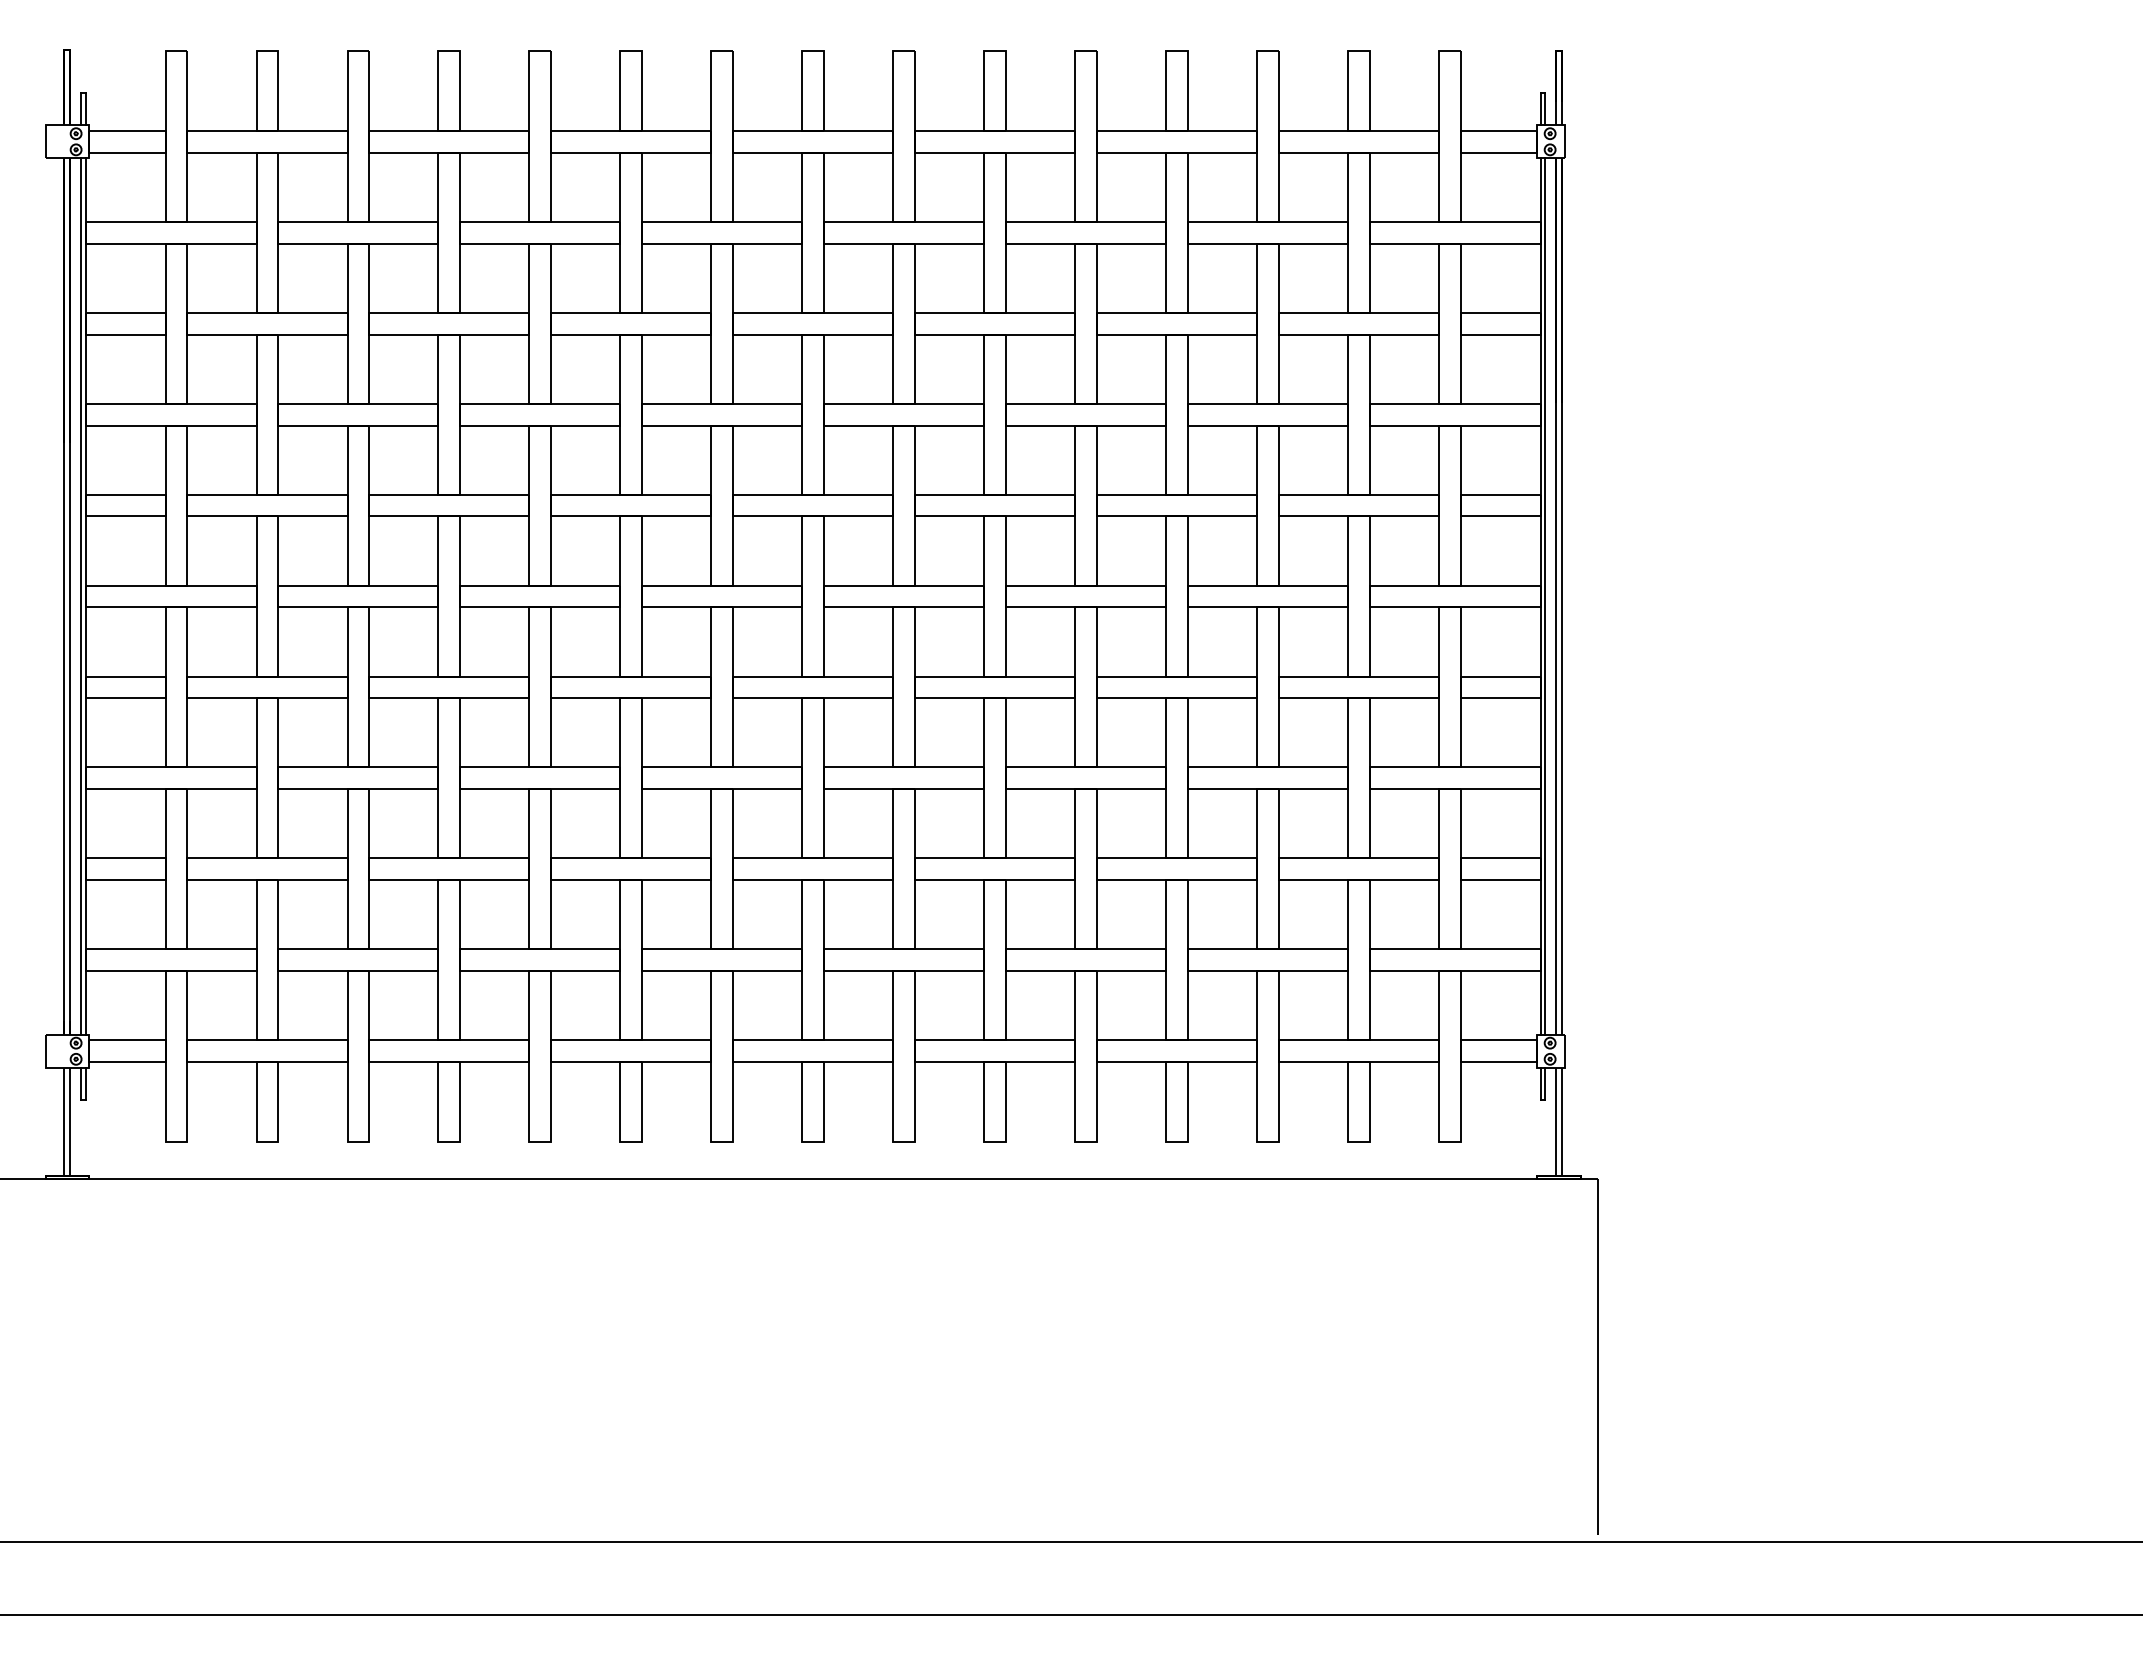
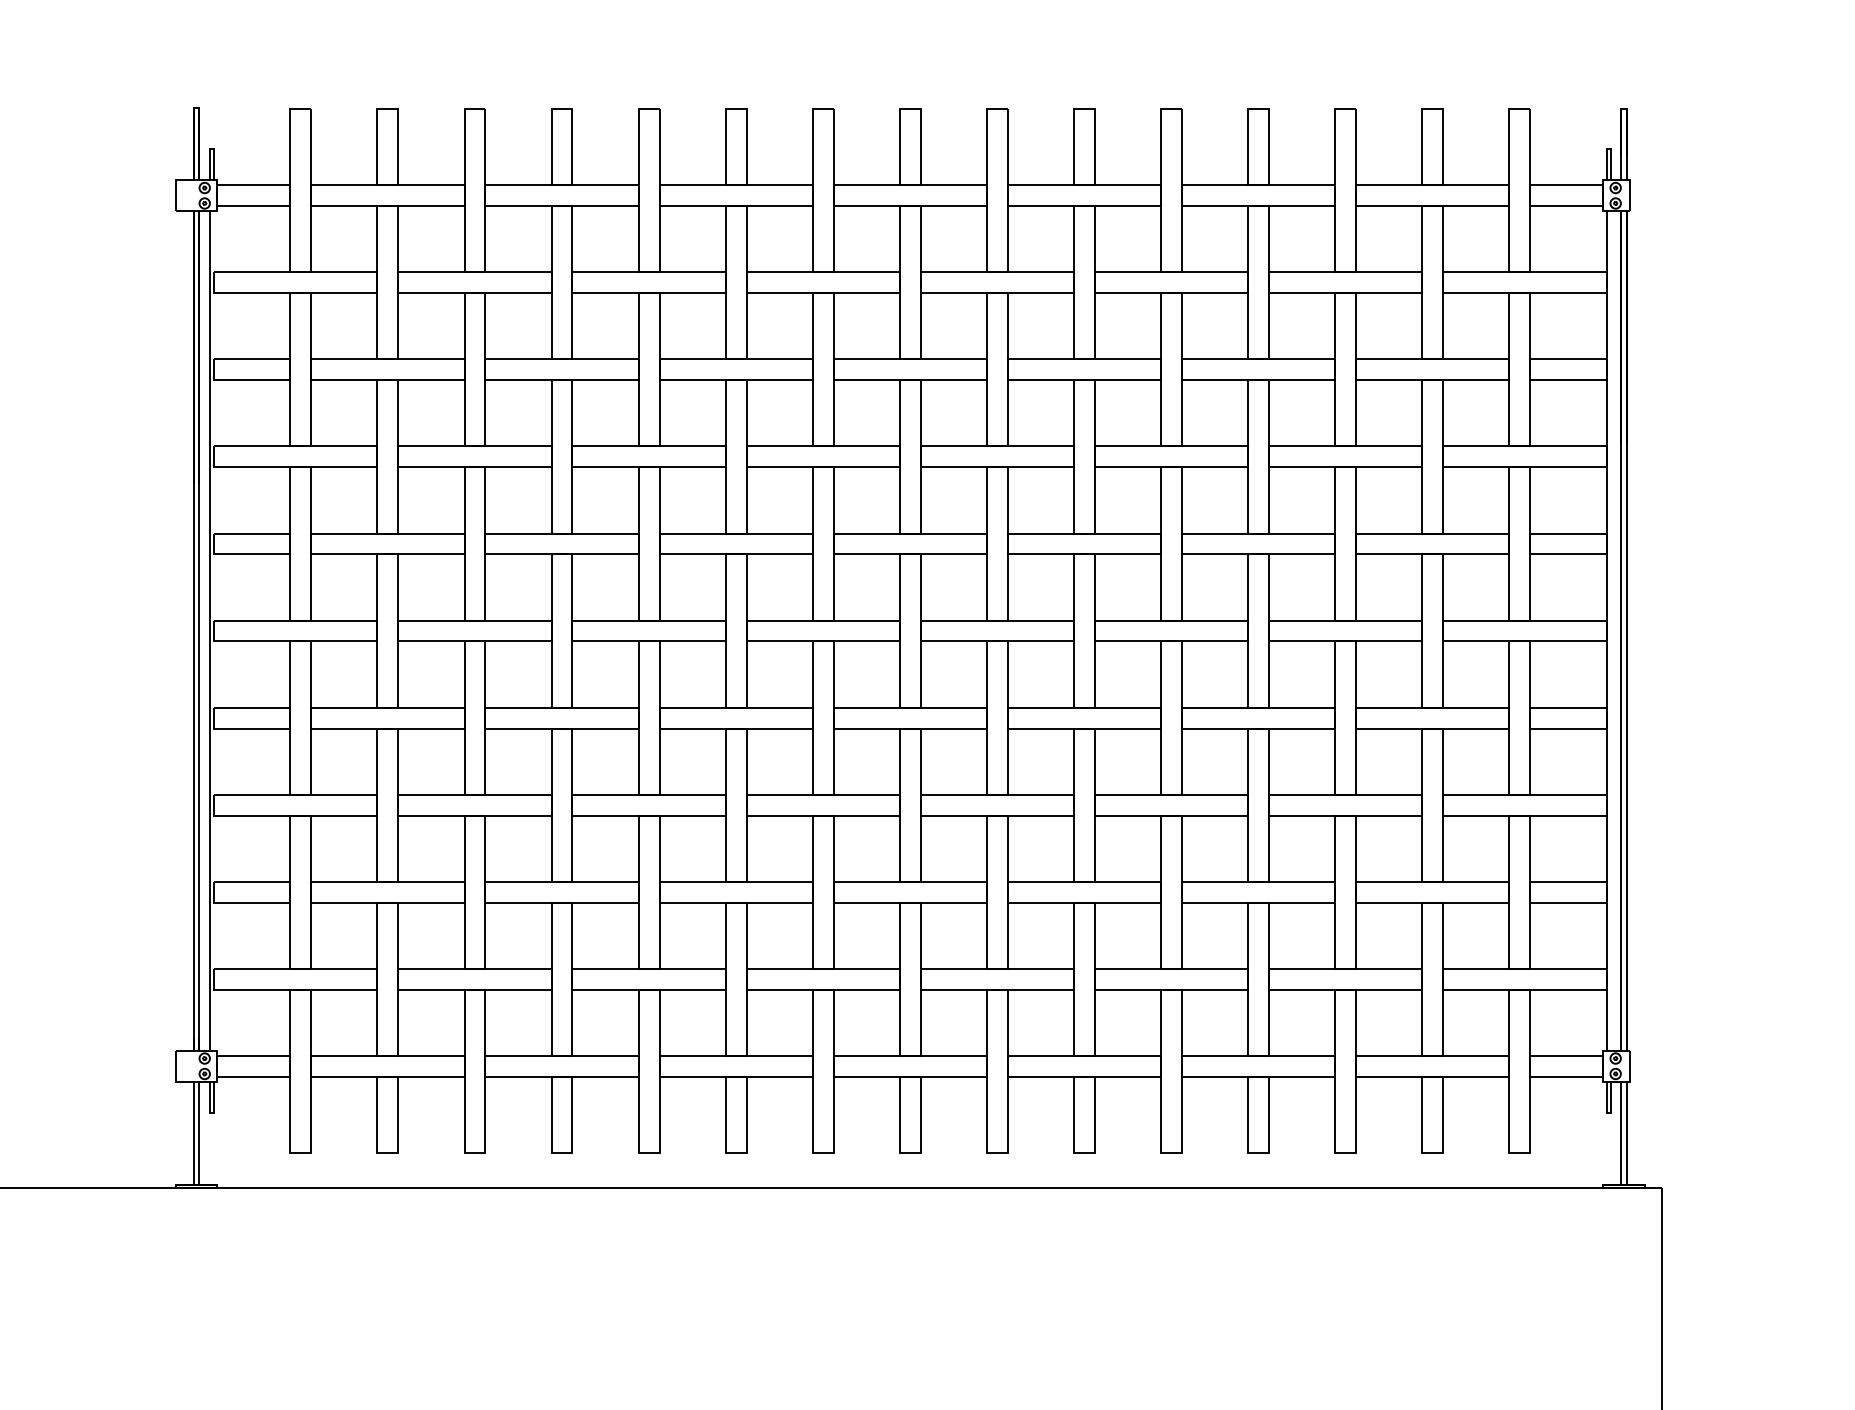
line: (85, 596) -> (213, 631), removed
line: (1545, 596) -> (1611, 631), removed

